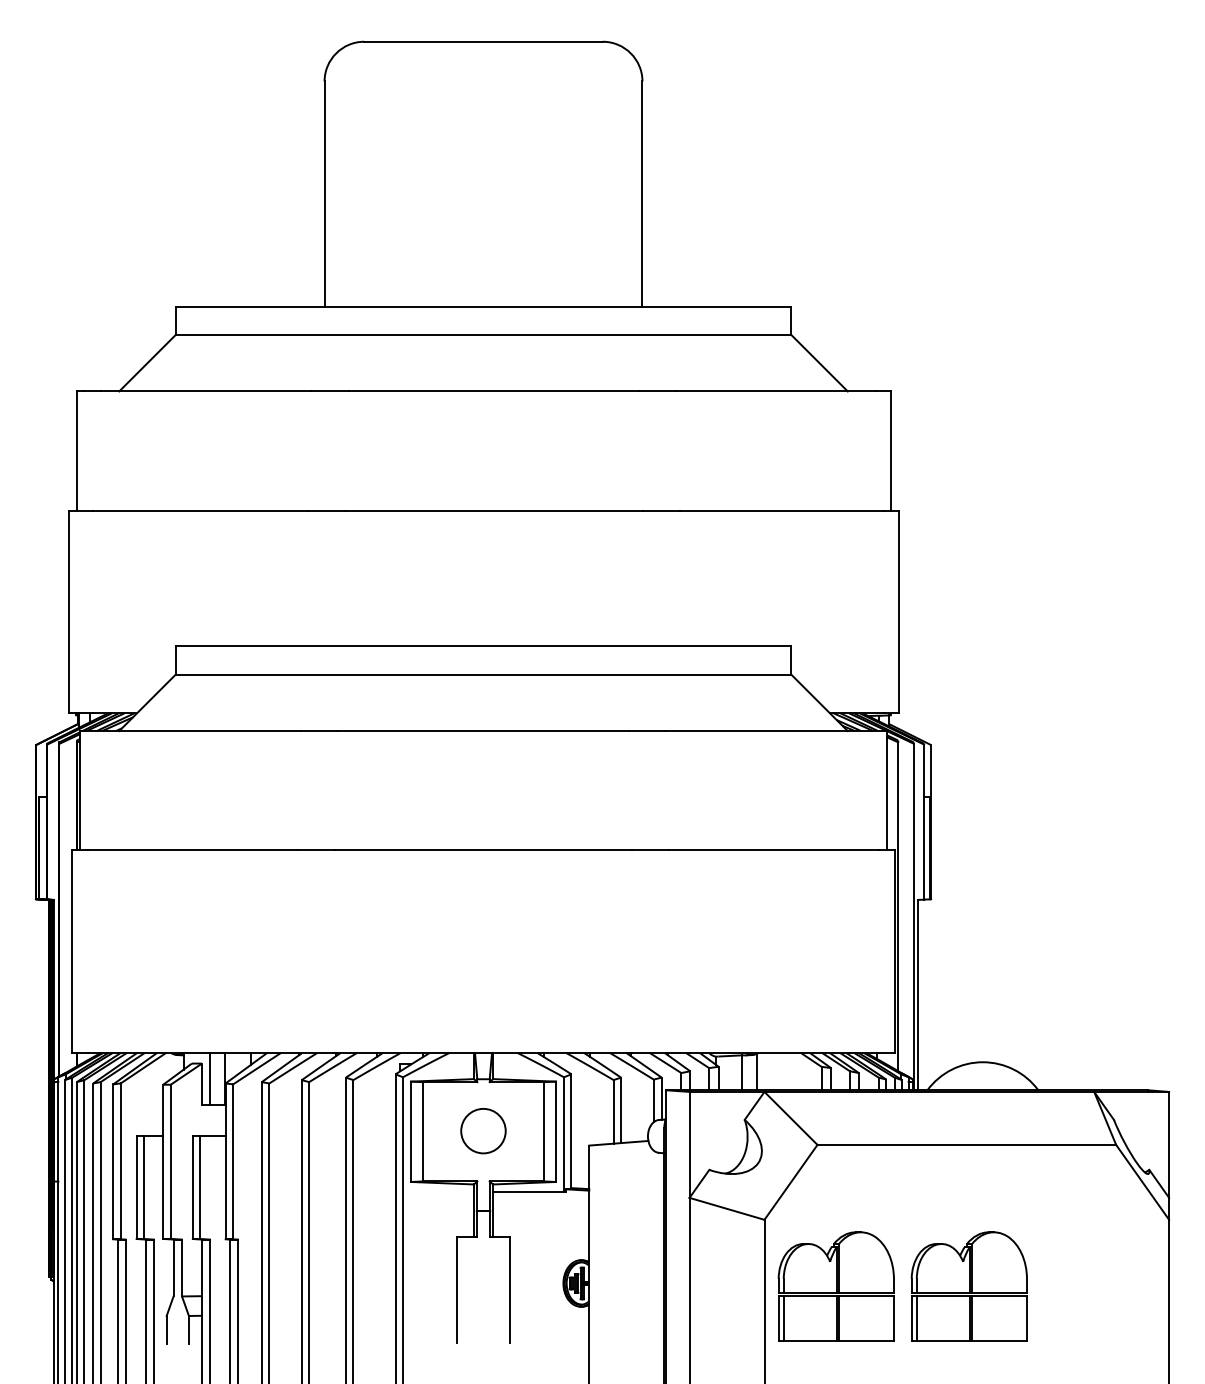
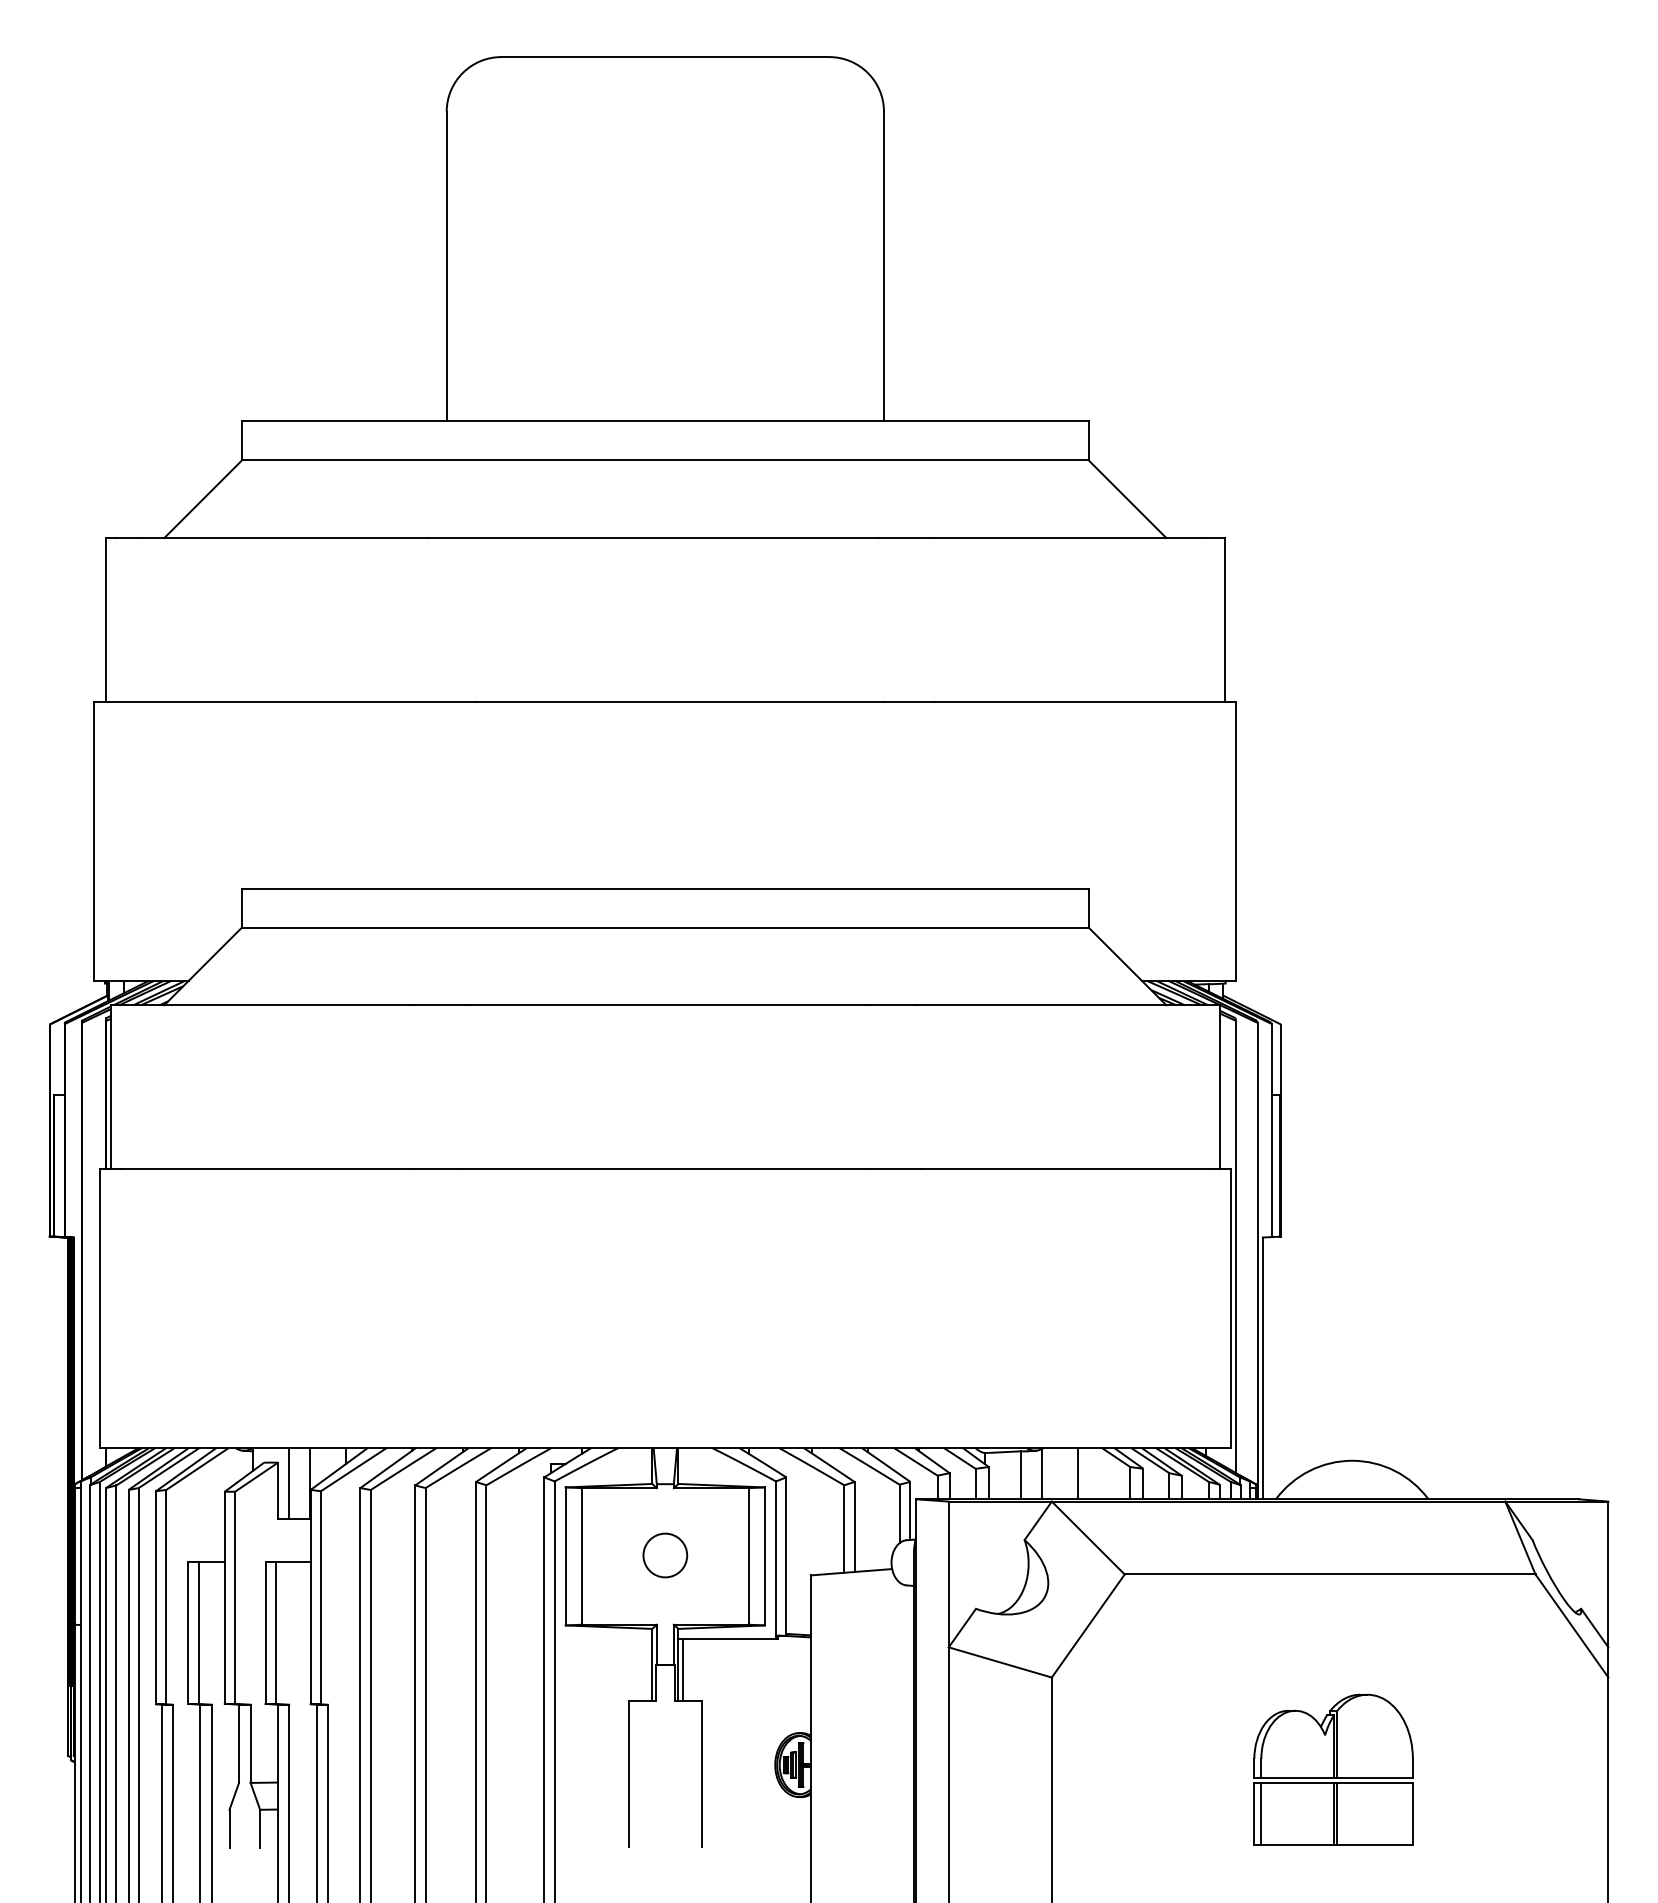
line: (783, 1071) -> (1077, 1473), added
circle: (483, 1131) -> (665, 1555), size x0.71
line: (496, 1214) -> (683, 1670), added
part: (836, 1286) -> (1150, 1769), removed

